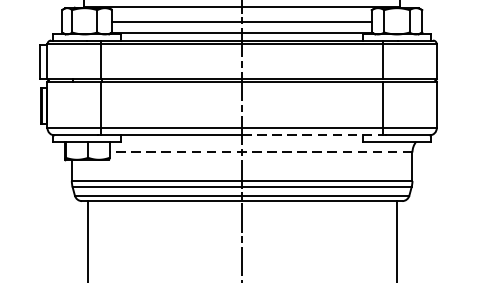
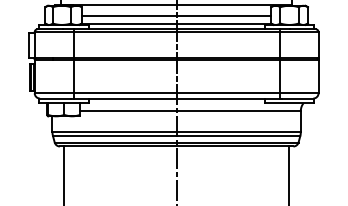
line: (313, 135) -> (228, 98), dashed -> solid
line: (259, 153) -> (189, 111), dashed -> solid

